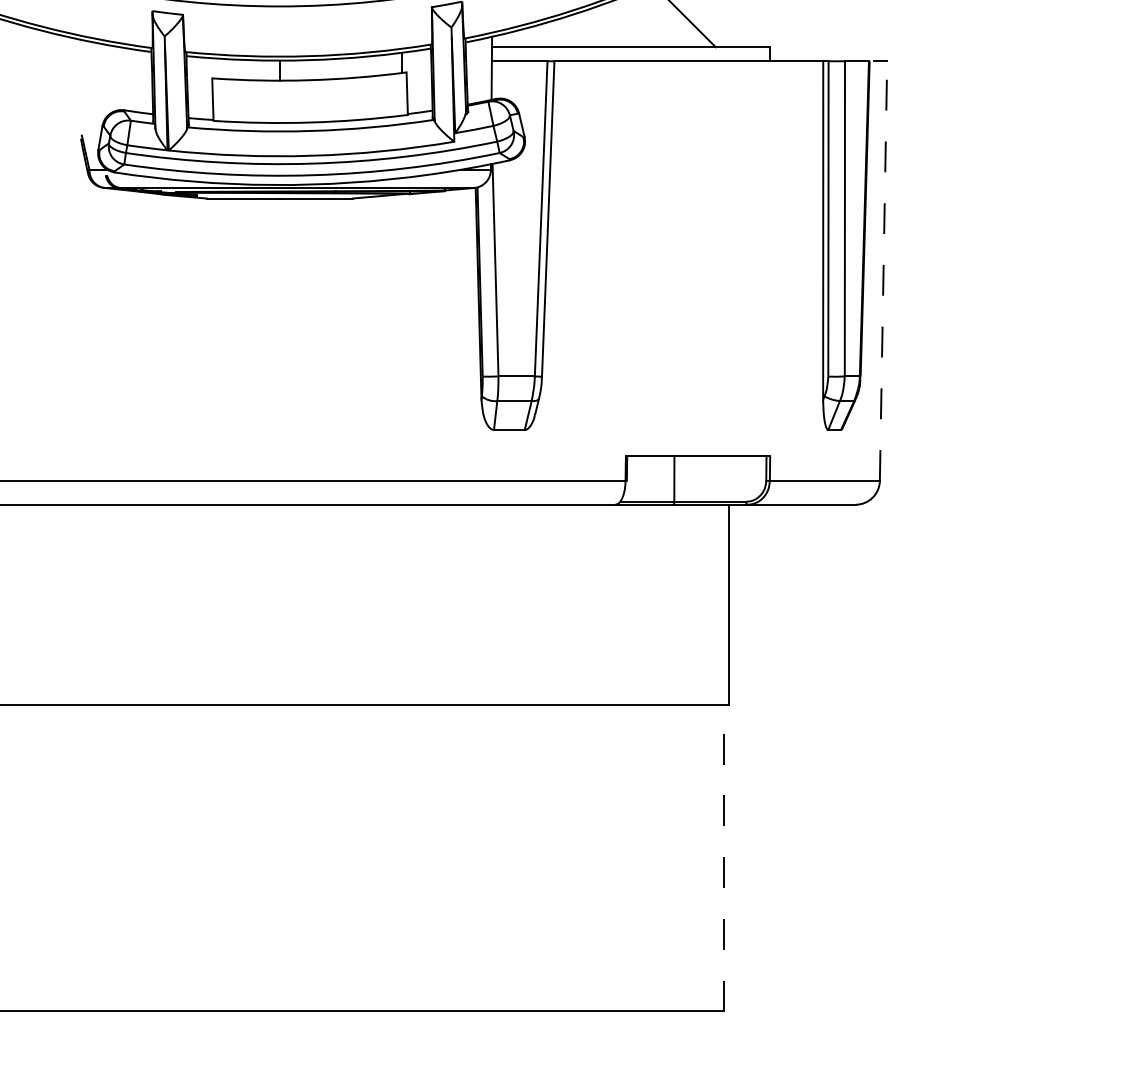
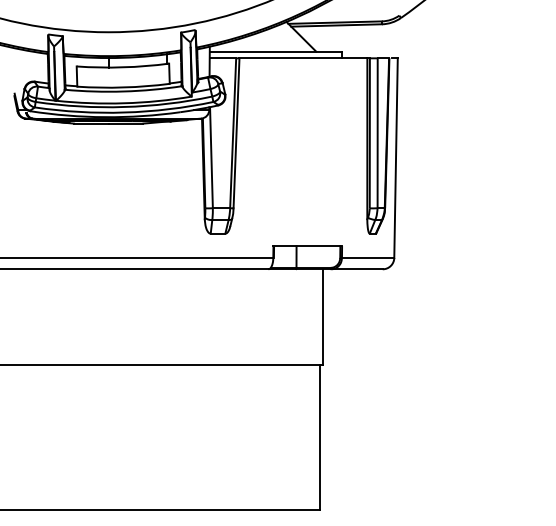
line: (884, 271) -> (396, 158), dashed -> solid
line: (724, 858) -> (320, 437), dashed -> solid

